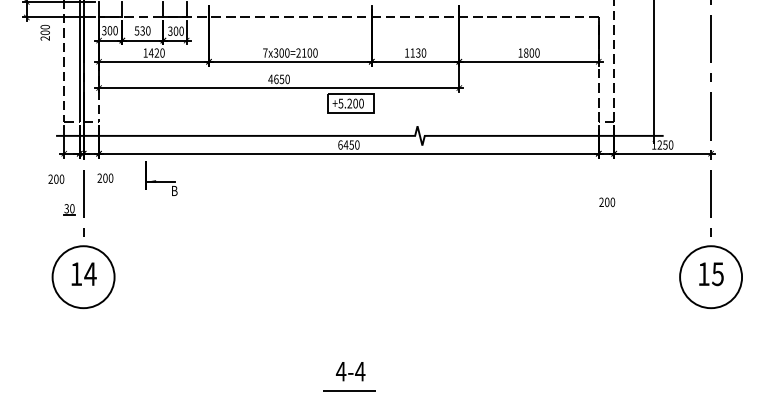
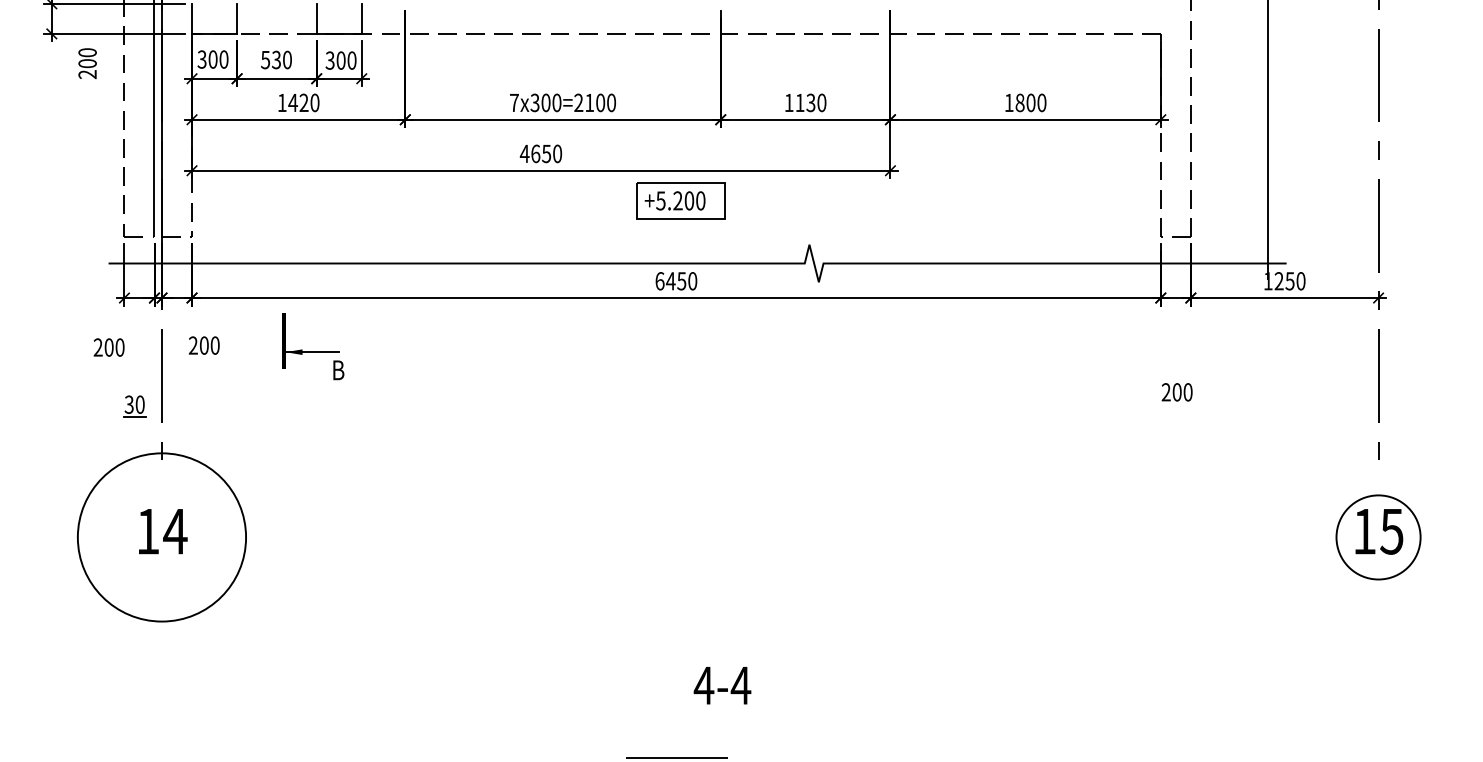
circle: (83, 277) -> (161, 538), size x1.4
circle: (711, 277) -> (1379, 538), size x0.7
text: (350, 371) -> (722, 685), moved

